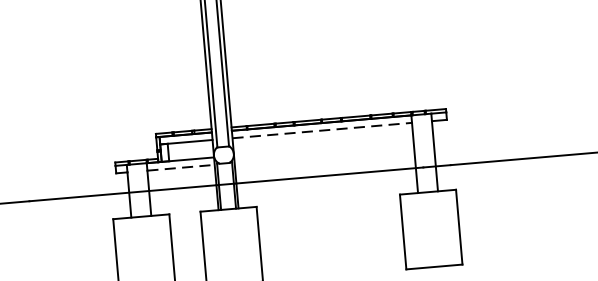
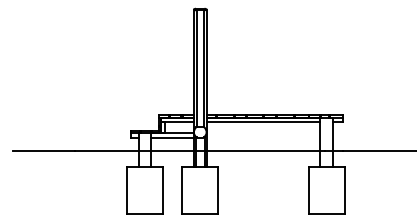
line: (322, 130) -> (263, 122), dashed -> solid
line: (182, 168) -> (173, 138), dashed -> solid

